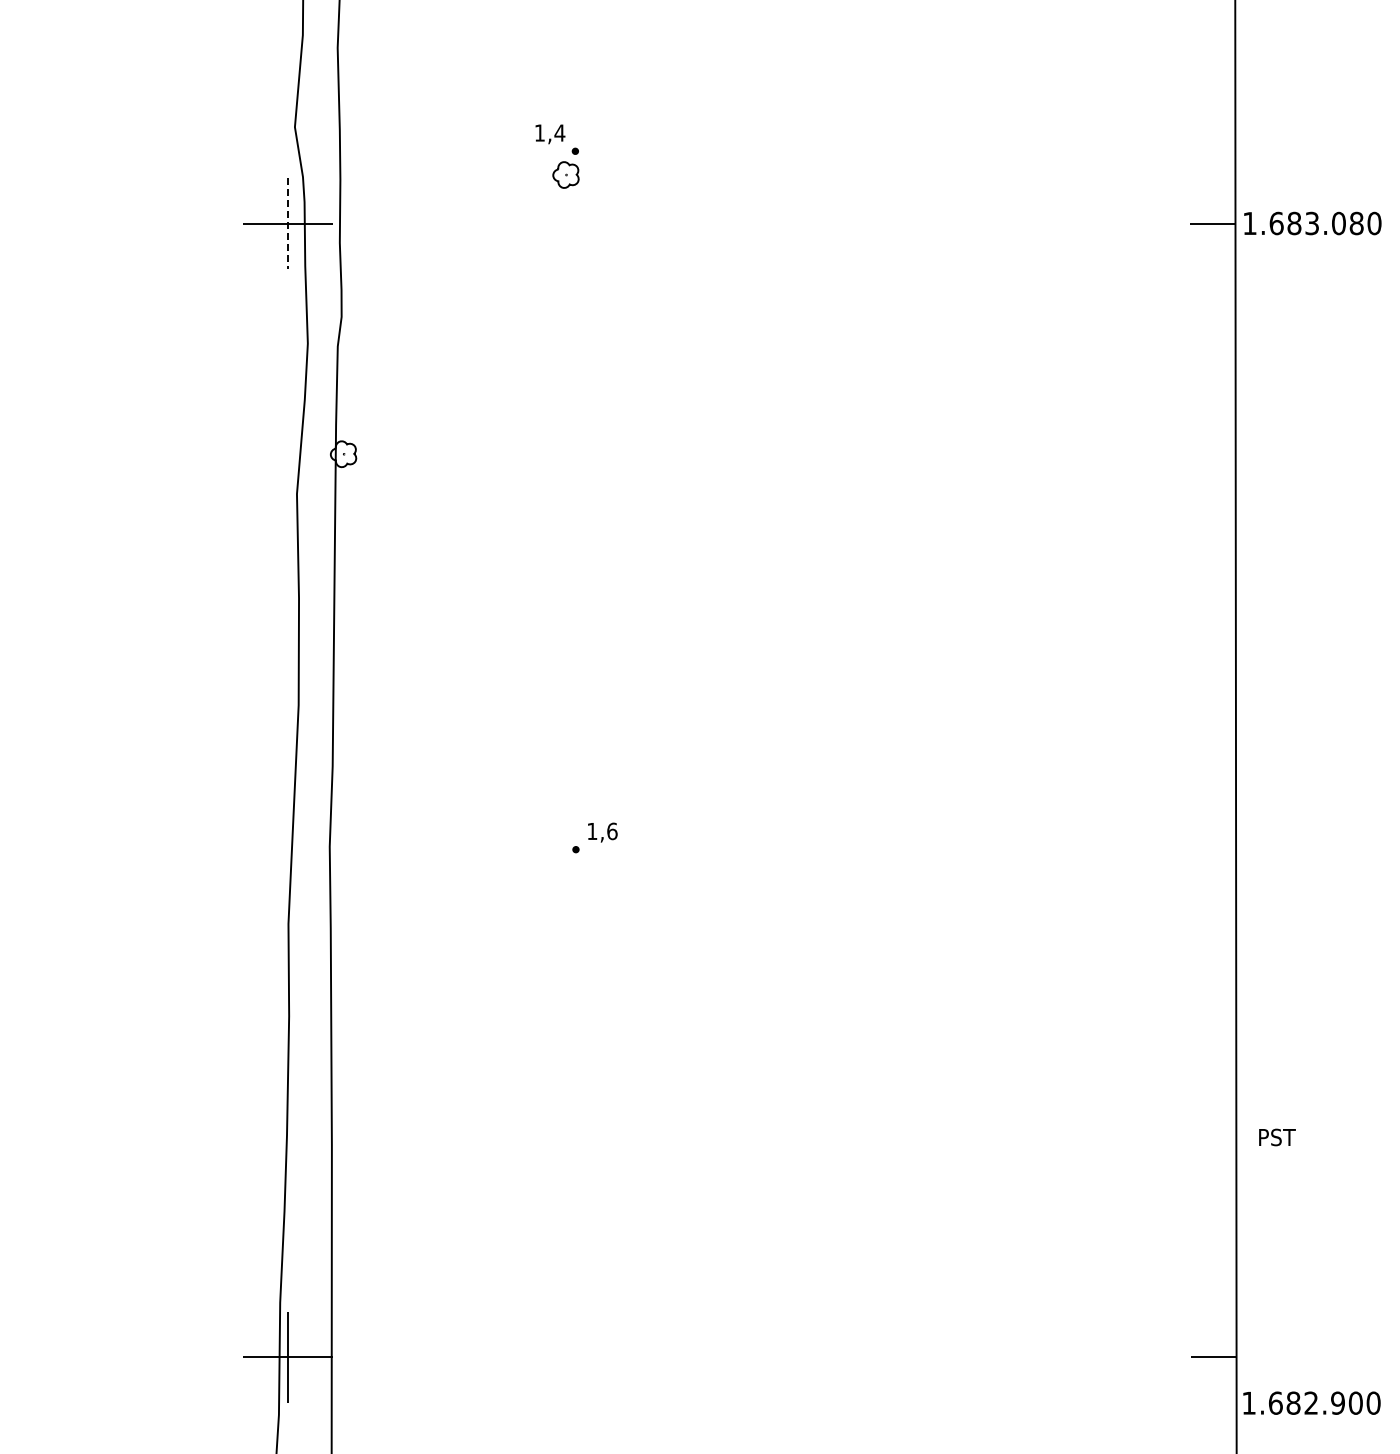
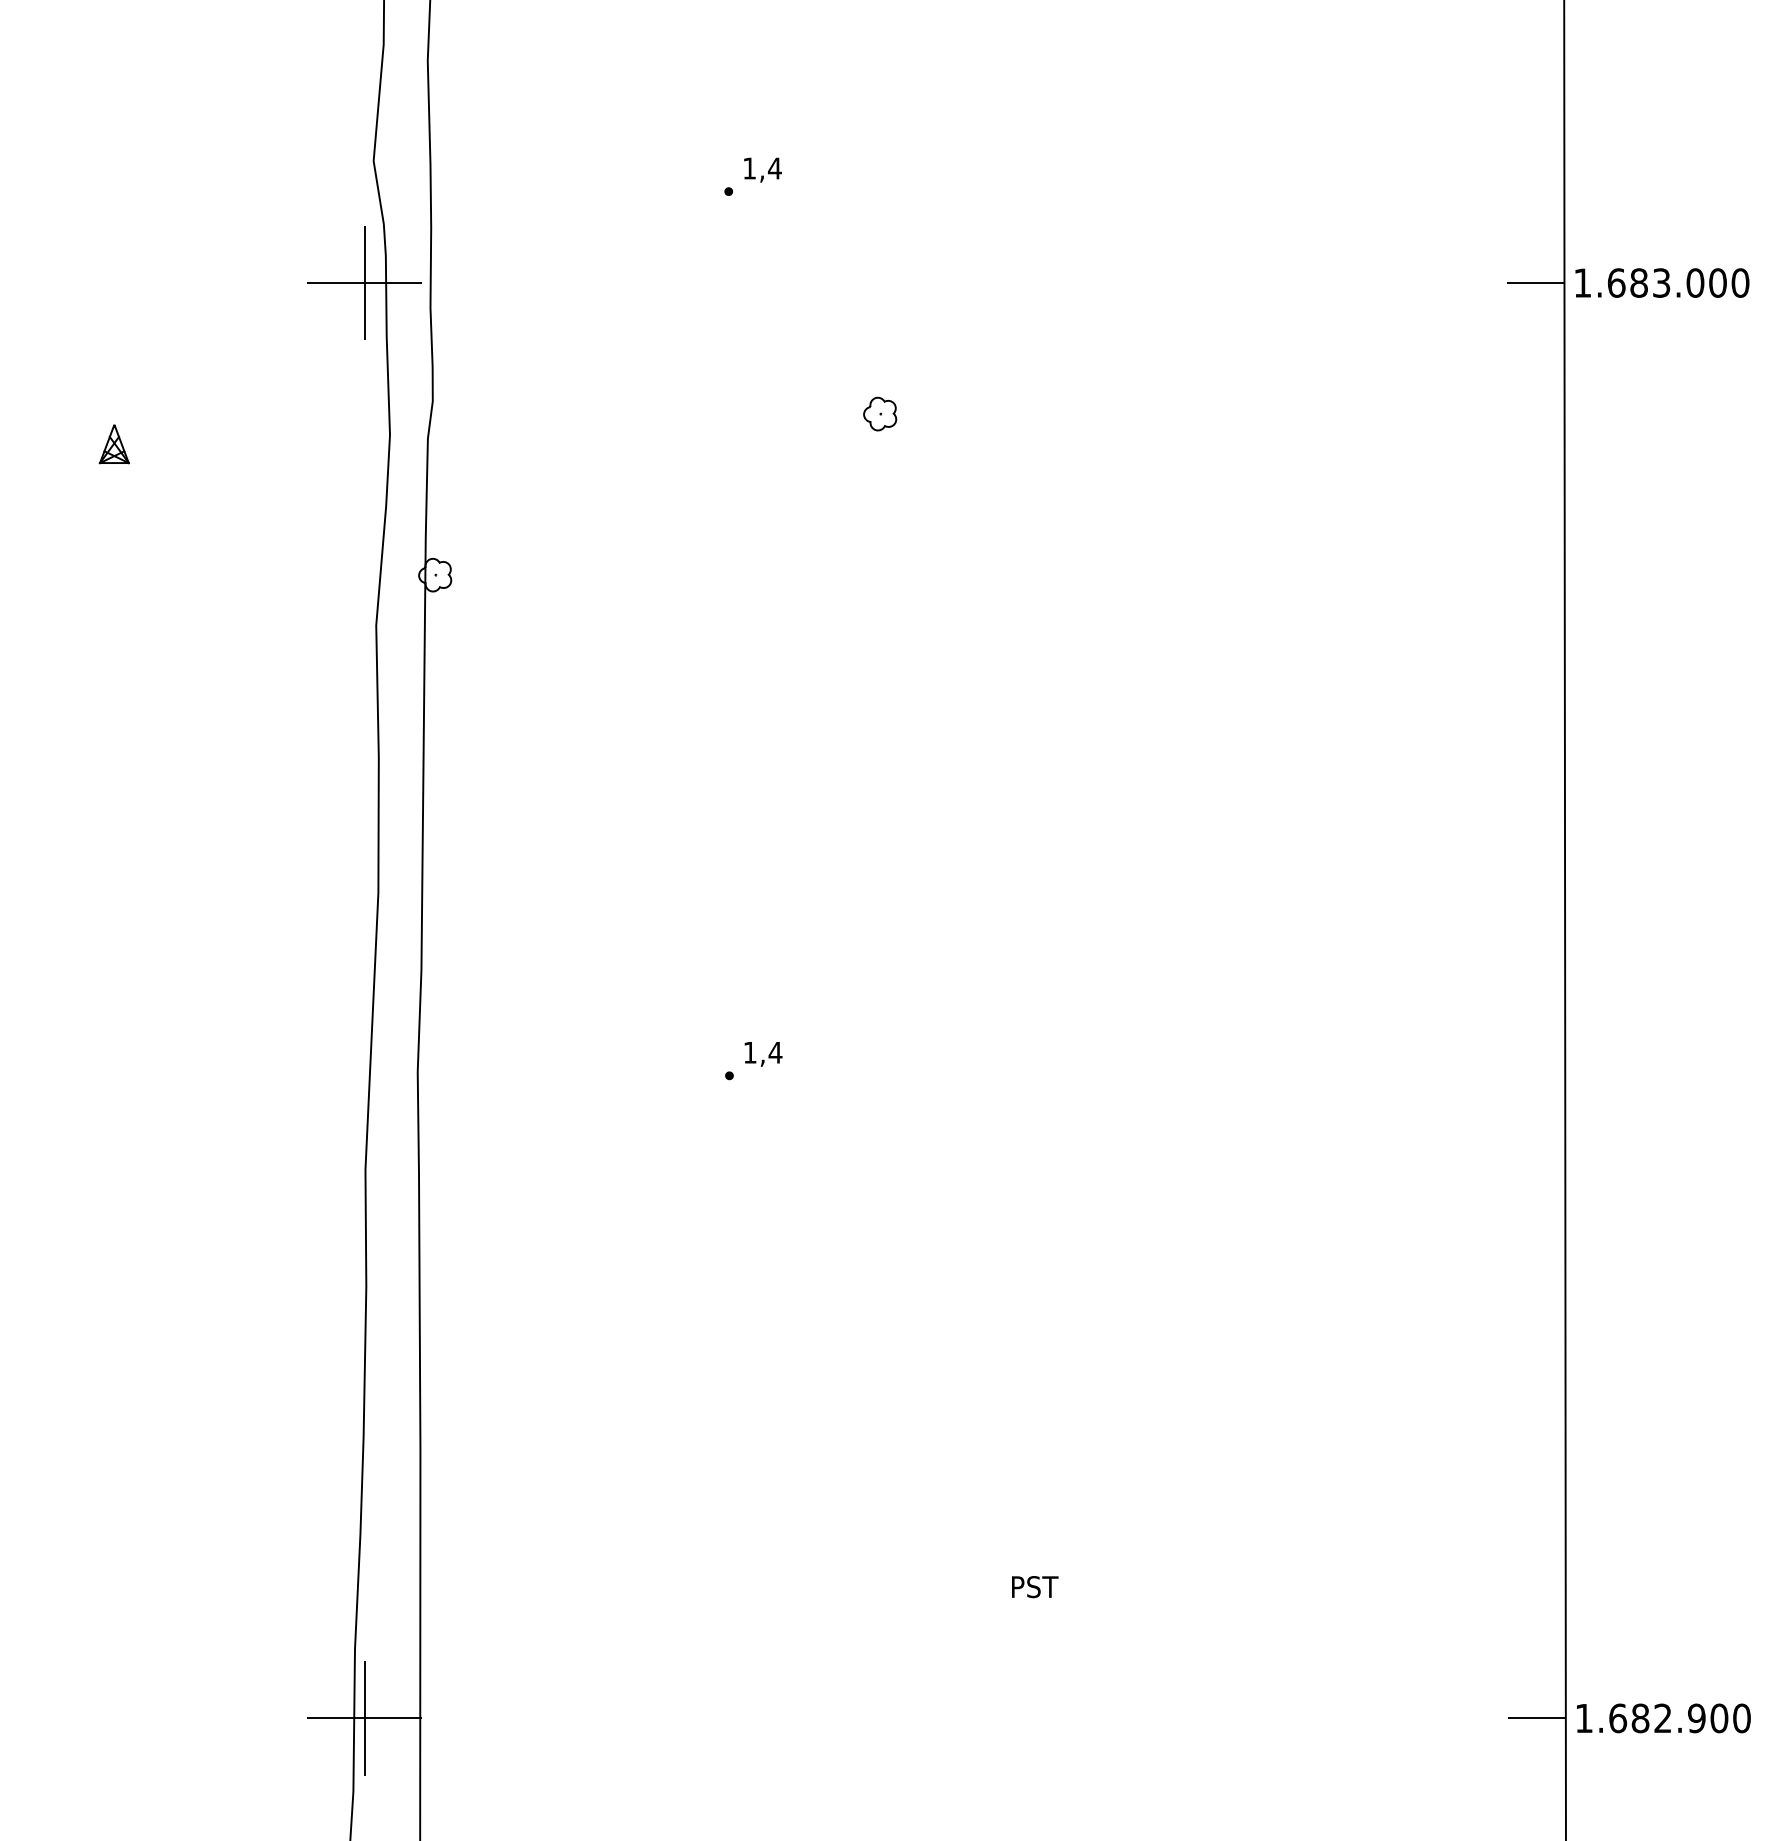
text: (550, 134) -> (763, 170), moved
part: (565, 174) -> (879, 413), moved
text: (1356, 223) -> (1717, 283), 1.683.080 -> 1.683.000
line: (287, 224) -> (364, 284), dashed -> solid
part: (89, 350) -> (113, 443), added
text: (611, 831) -> (774, 1052), 1,6 -> 1,4
text: (1277, 1137) -> (1035, 1587), moved
text: (1311, 1402) -> (1663, 1717), moved

